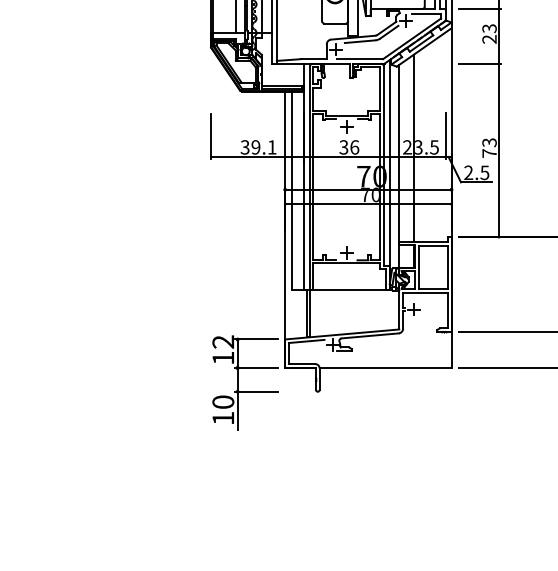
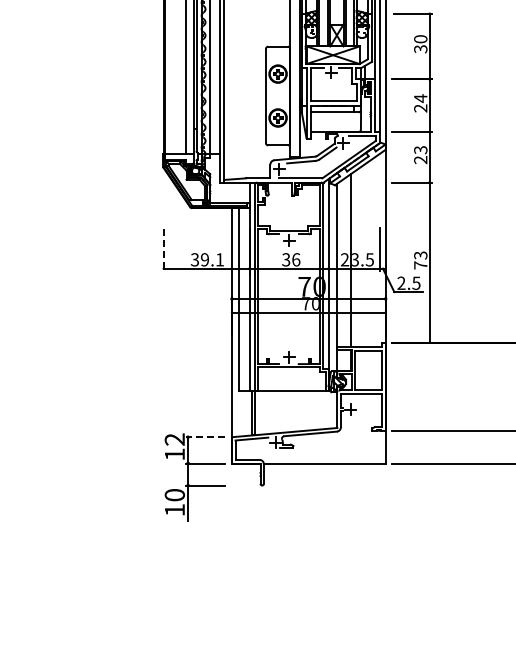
line: (211, 137) -> (163, 250), solid -> dashed
line: (256, 339) -> (205, 437), solid -> dashed

